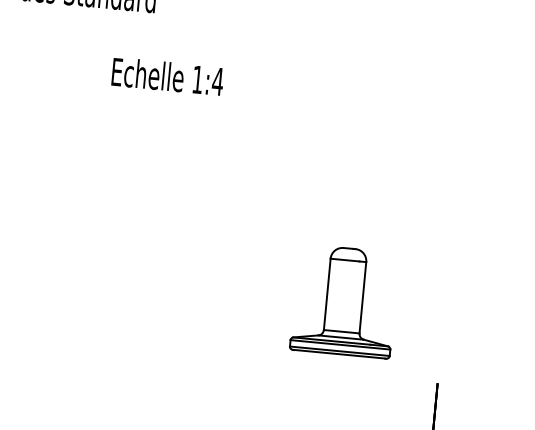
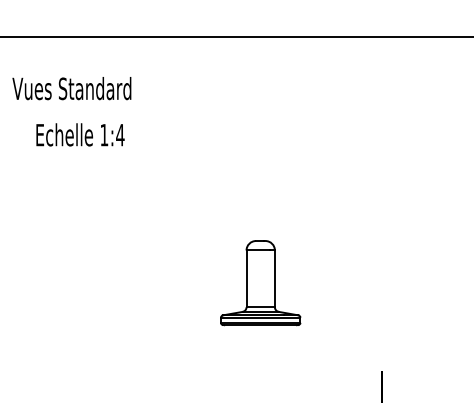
text: (167, 76) -> (80, 134), moved
part: (344, 301) -> (260, 283), moved

